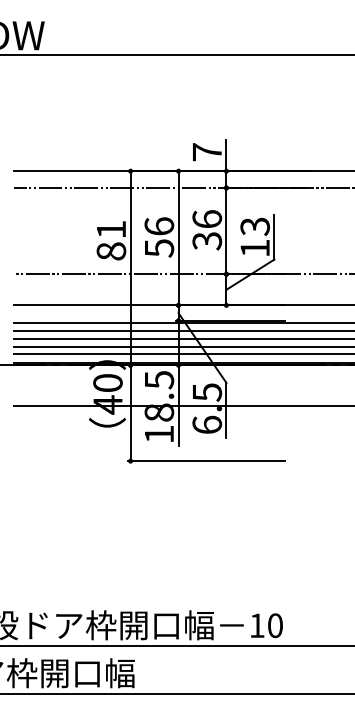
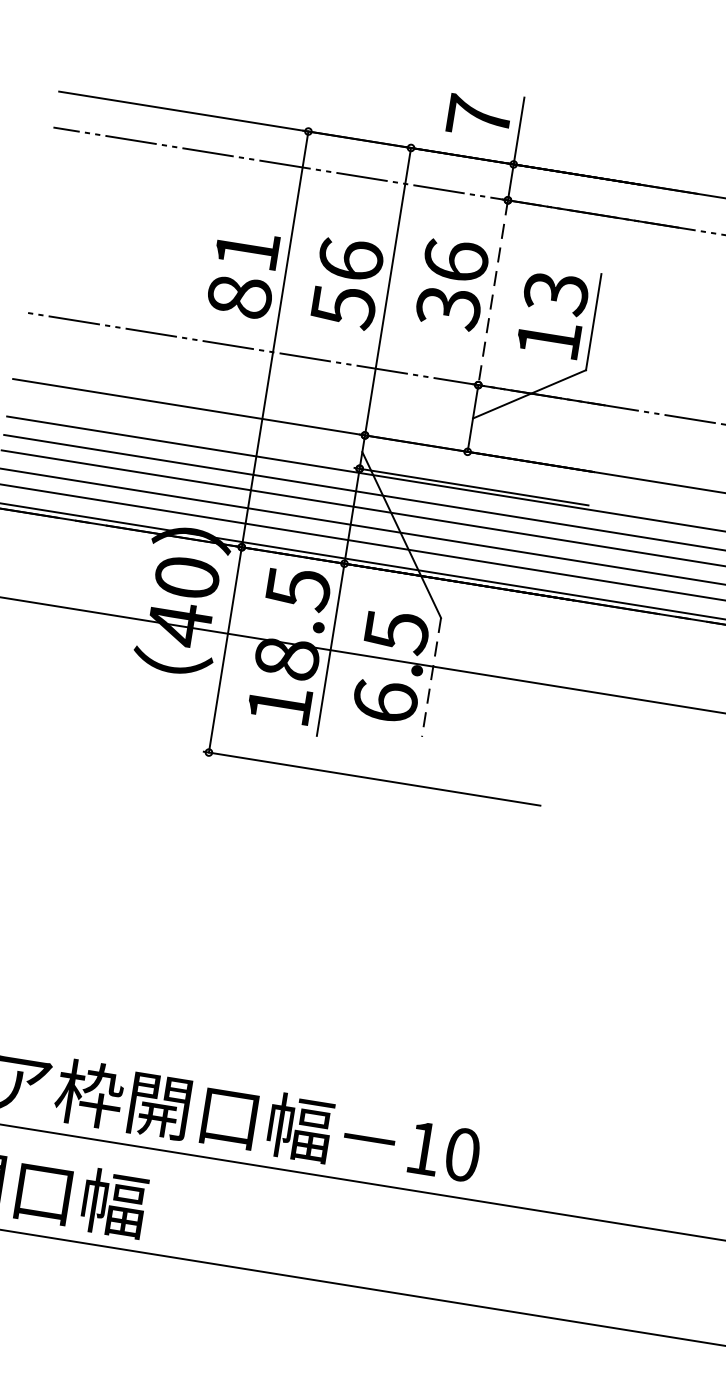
line: (226, 231) -> (493, 293), solid -> dashed
line: (226, 410) -> (431, 677), solid -> dashed

